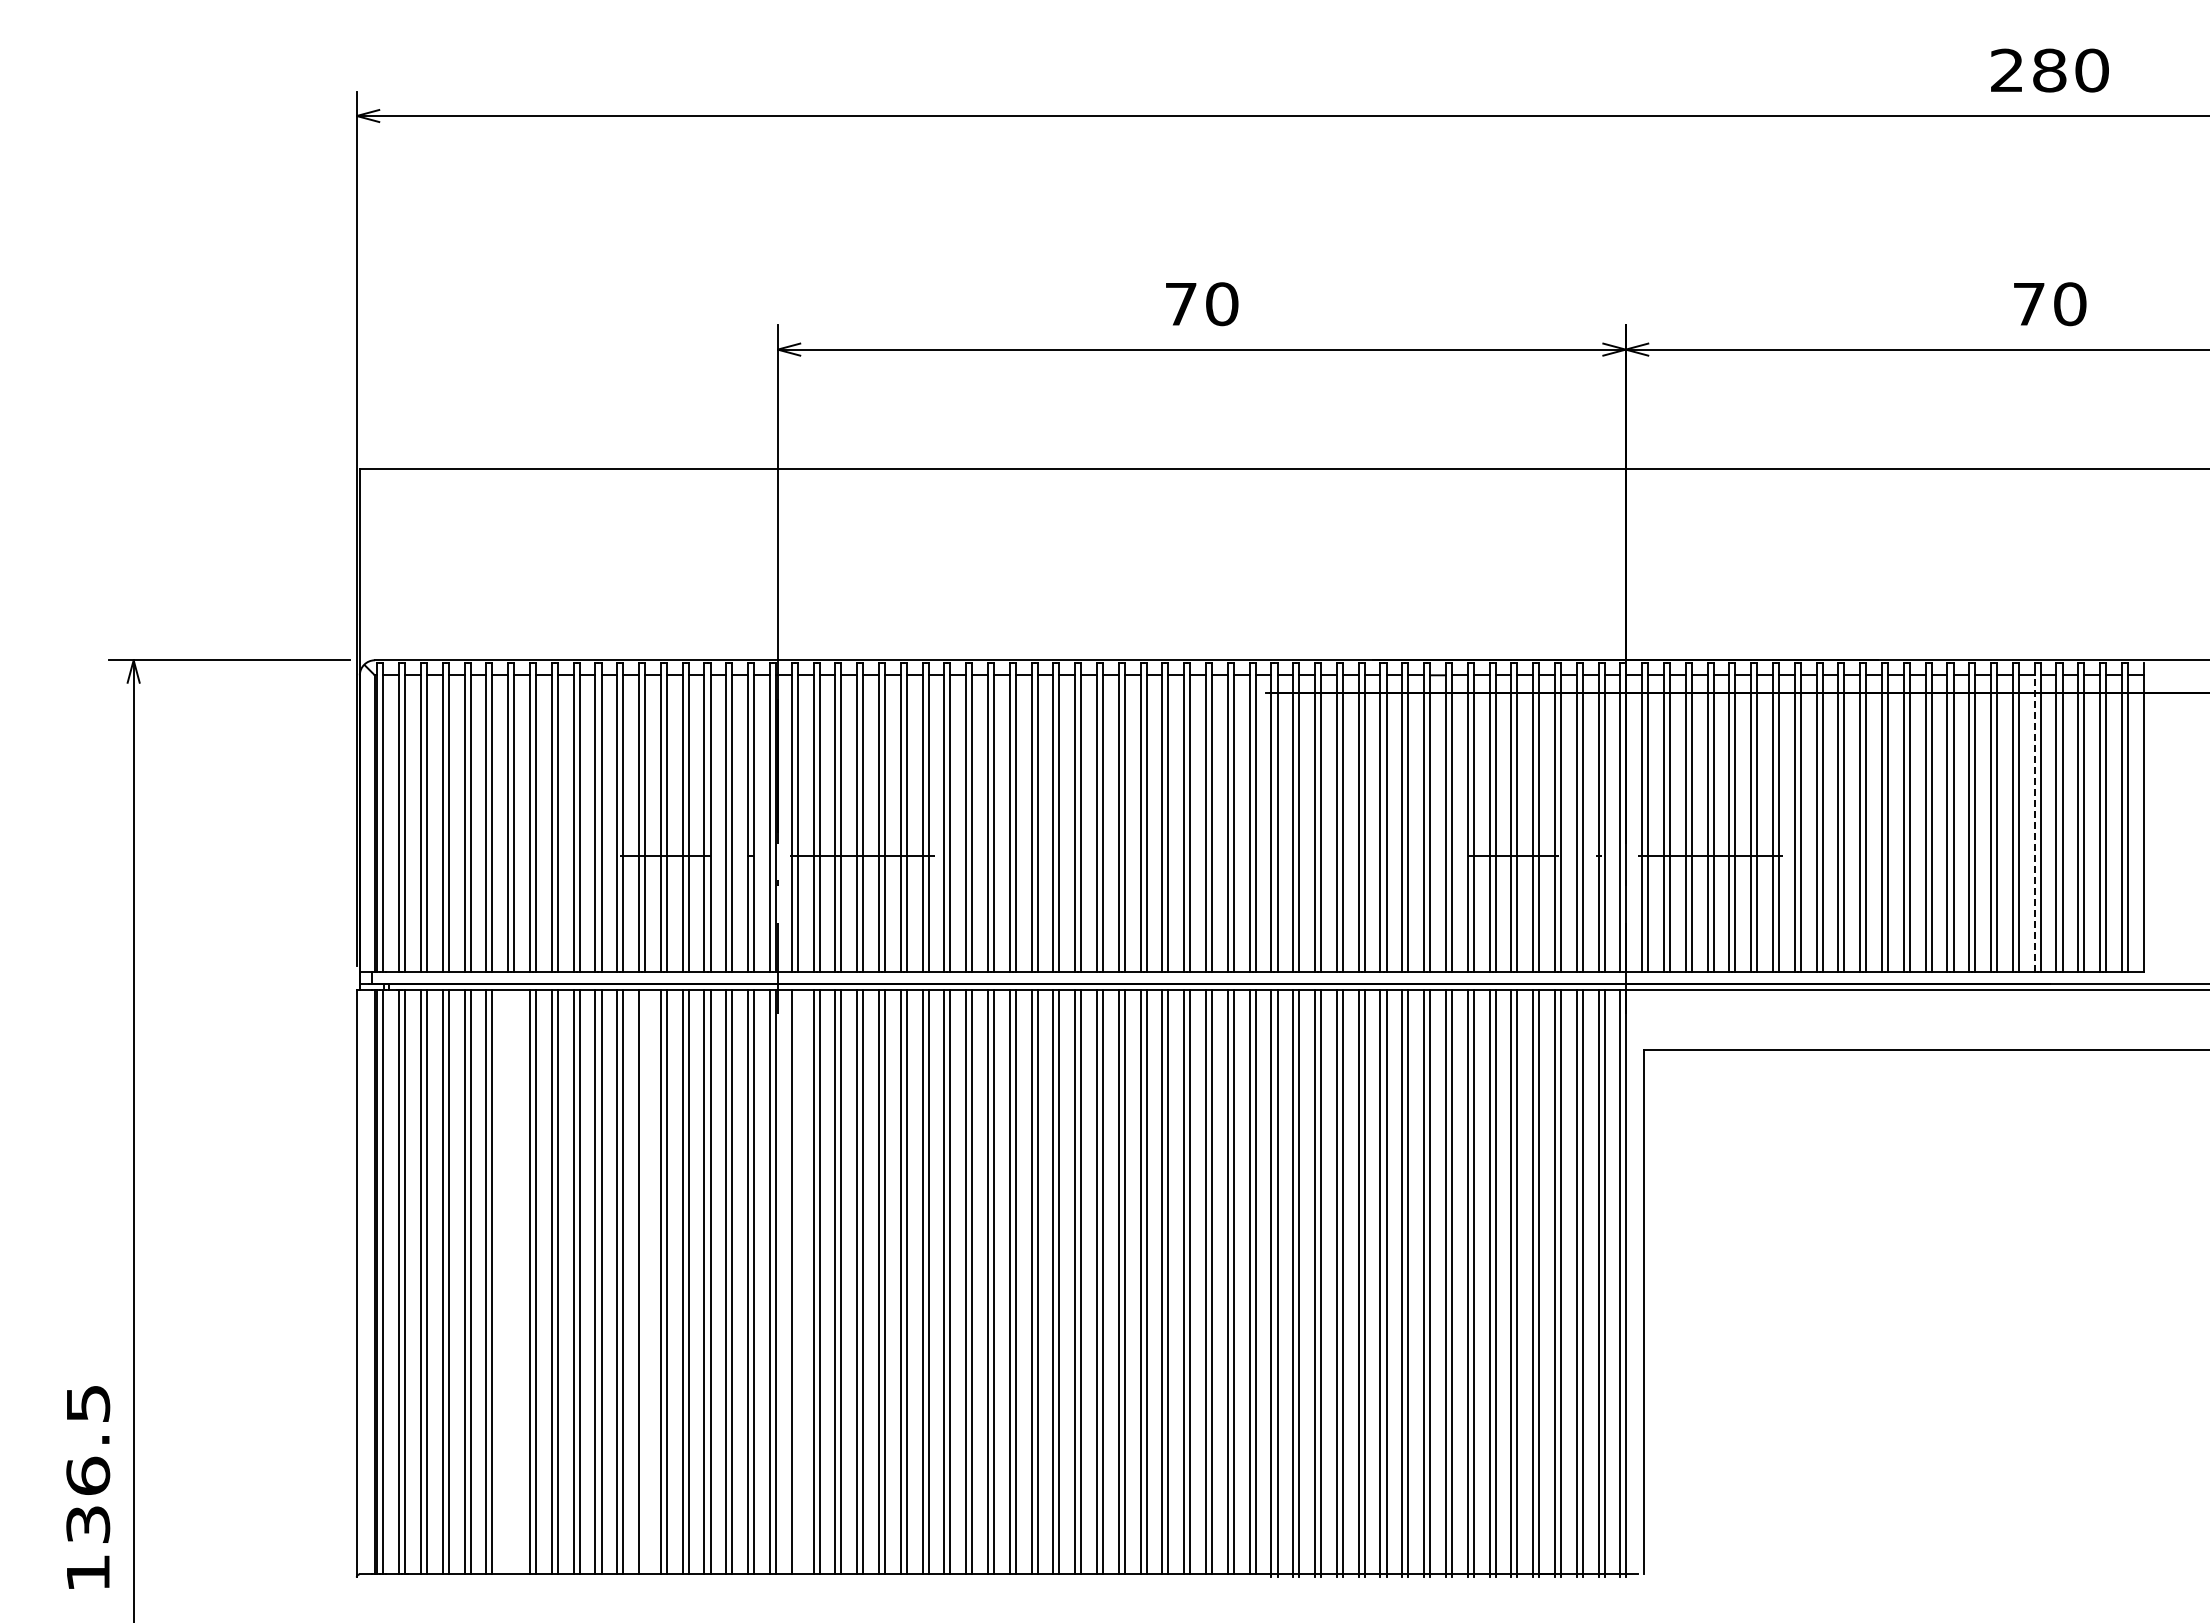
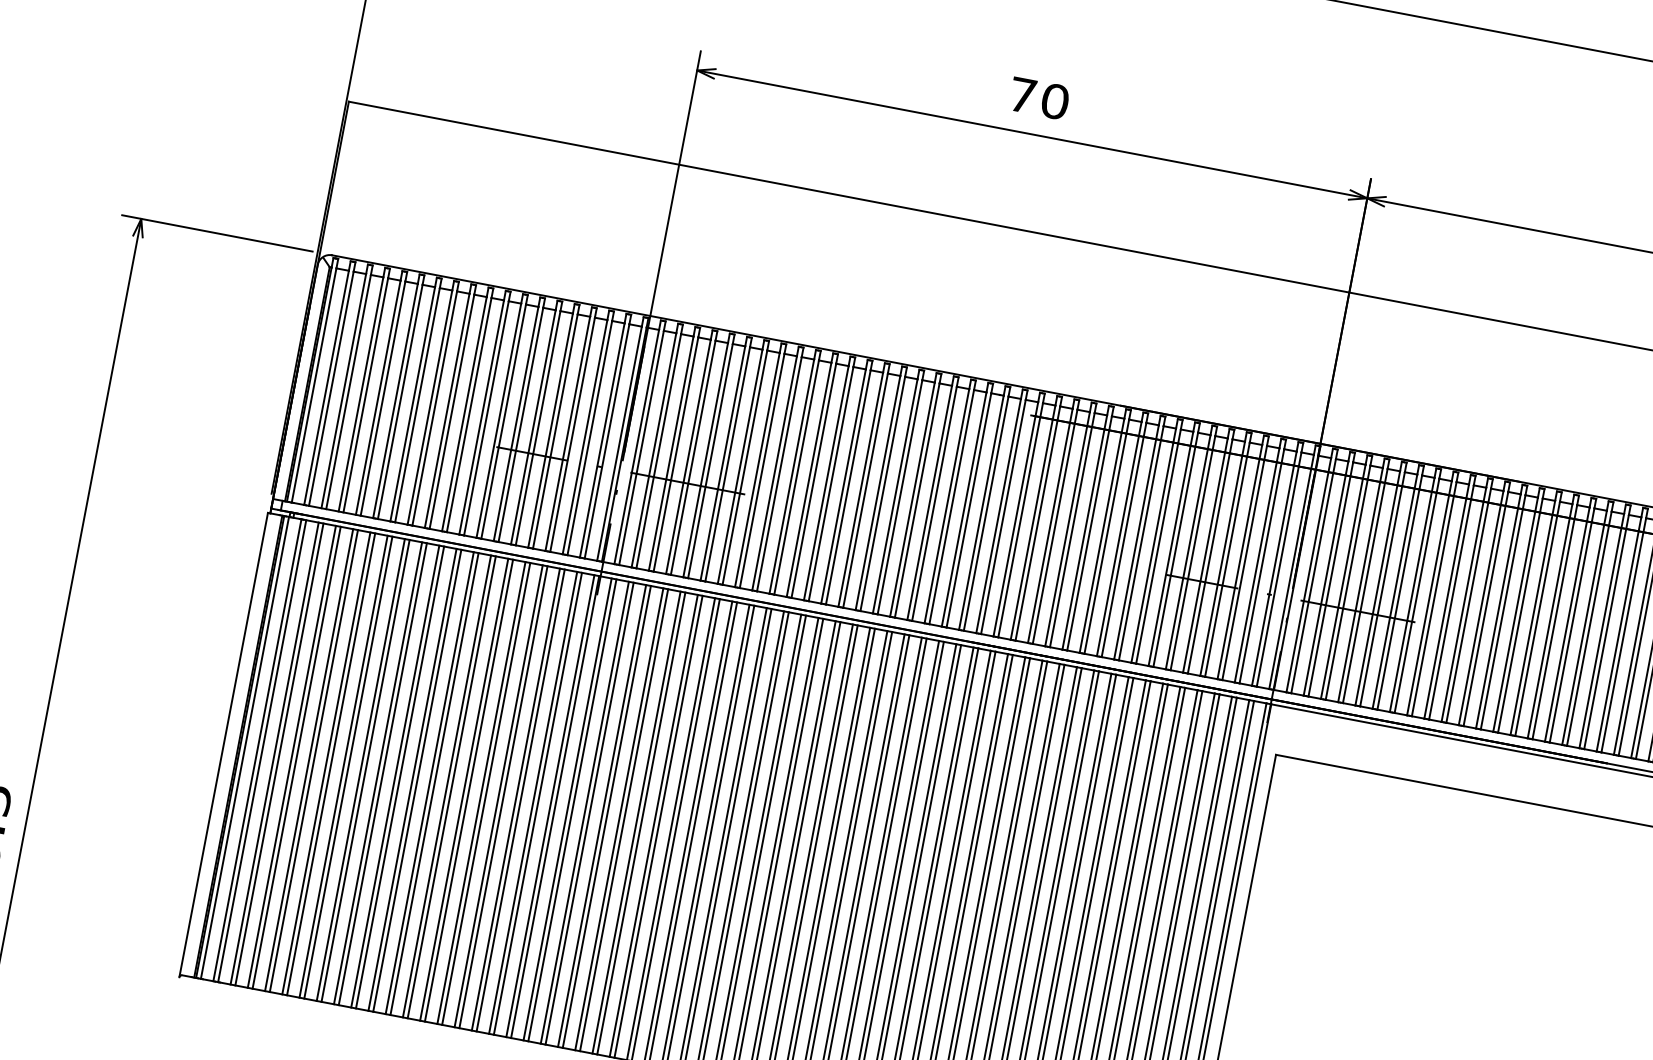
line: (2034, 822) -> (1619, 633), dashed -> solid
line: (508, 1281) -> (343, 766), added
line: (514, 1281) -> (348, 767), added
line: (645, 1281) -> (452, 786), added
line: (797, 1281) -> (572, 809), added

